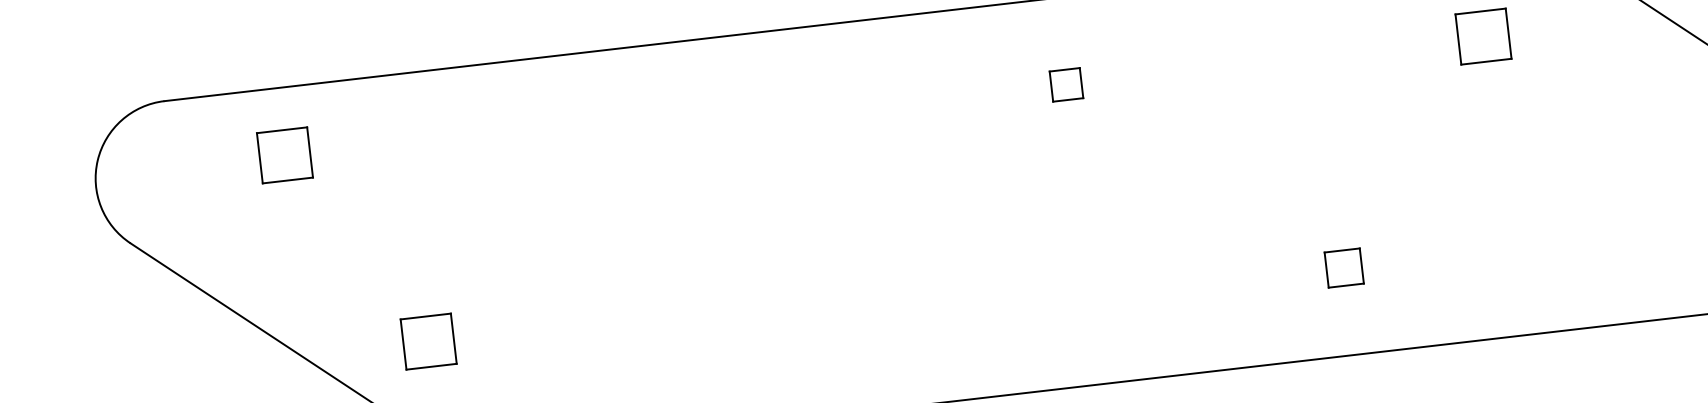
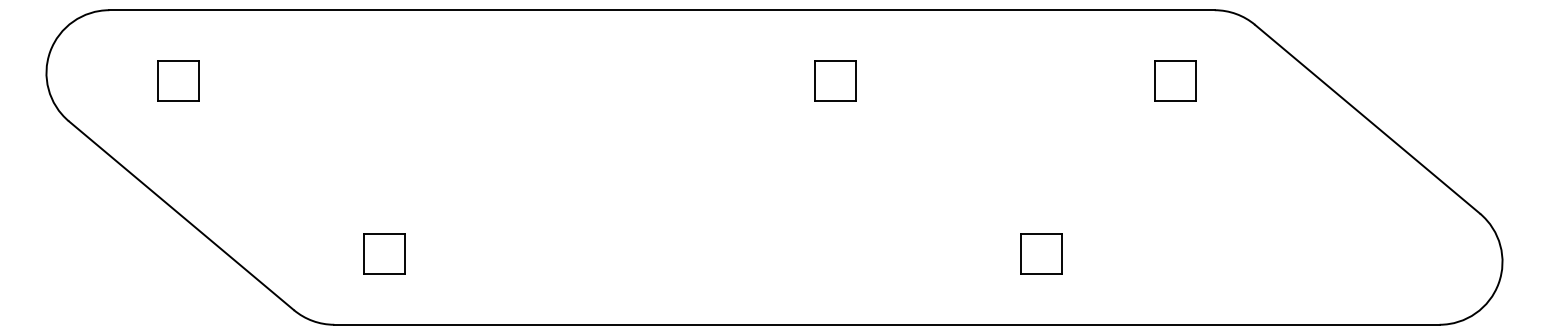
part: (1066, 84) -> (835, 80), size x1.67
part: (285, 154) -> (178, 80), moved
part: (1343, 267) -> (1041, 253), size x1.43
part: (428, 341) -> (384, 253), moved

